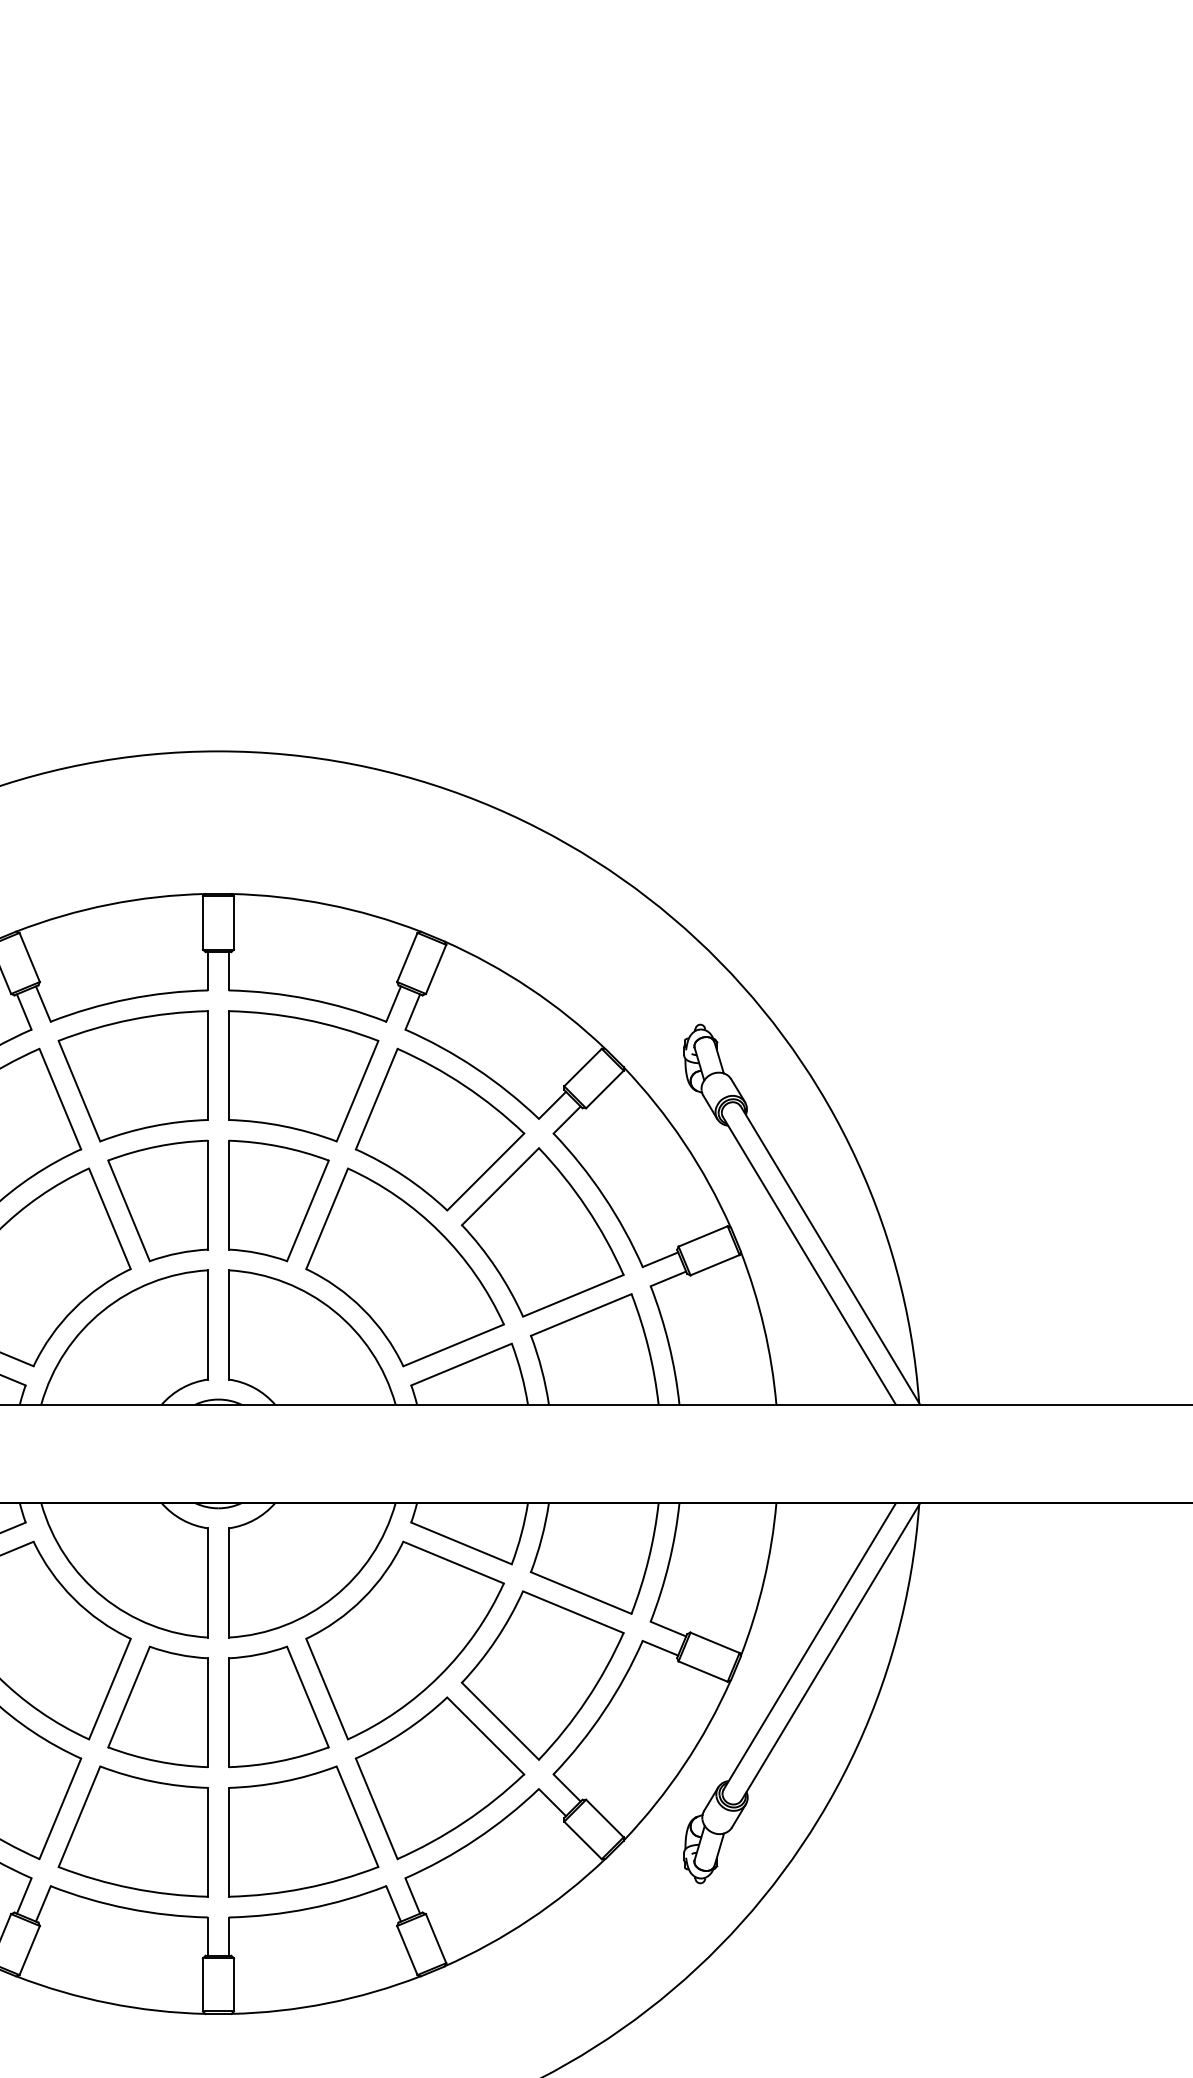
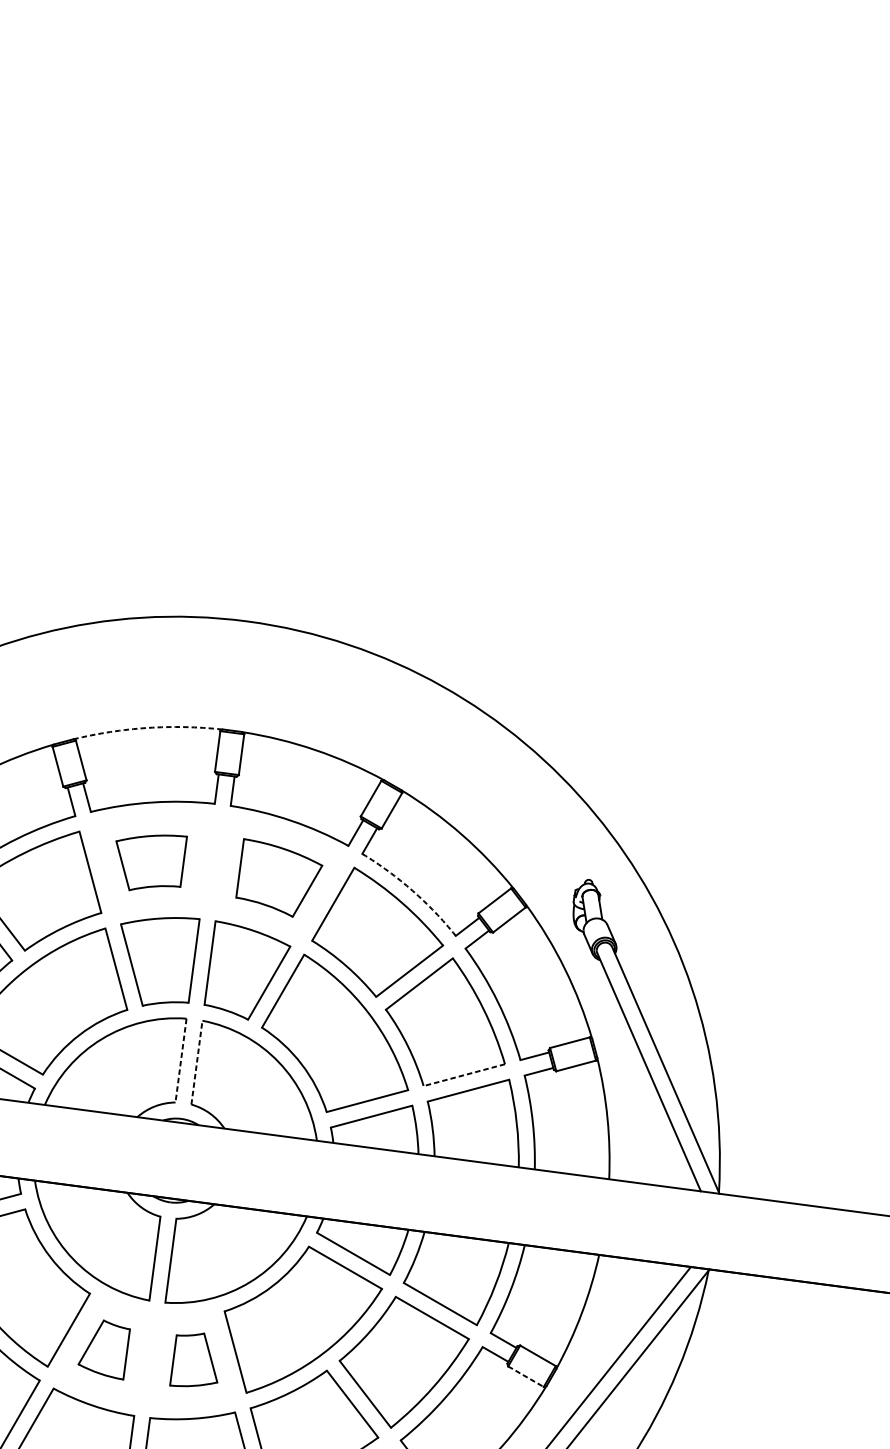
arc: (109, 904) -> (147, 727), solid -> dashed
arc: (476, 1068) -> (412, 890), solid -> dashed
part: (132, 1076) -> (148, 862), size x0.6
part: (303, 1076) -> (279, 879), size x0.7
line: (572, 1296) -> (463, 1075), solid -> dashed
line: (208, 1325) -> (181, 1061), solid -> dashed
line: (228, 1325) -> (196, 1063), solid -> dashed
line: (703, 1671) -> (526, 1376), solid -> dashed
part: (157, 1706) -> (103, 1348), size x0.6
part: (278, 1706) -> (196, 1360), size x0.6

